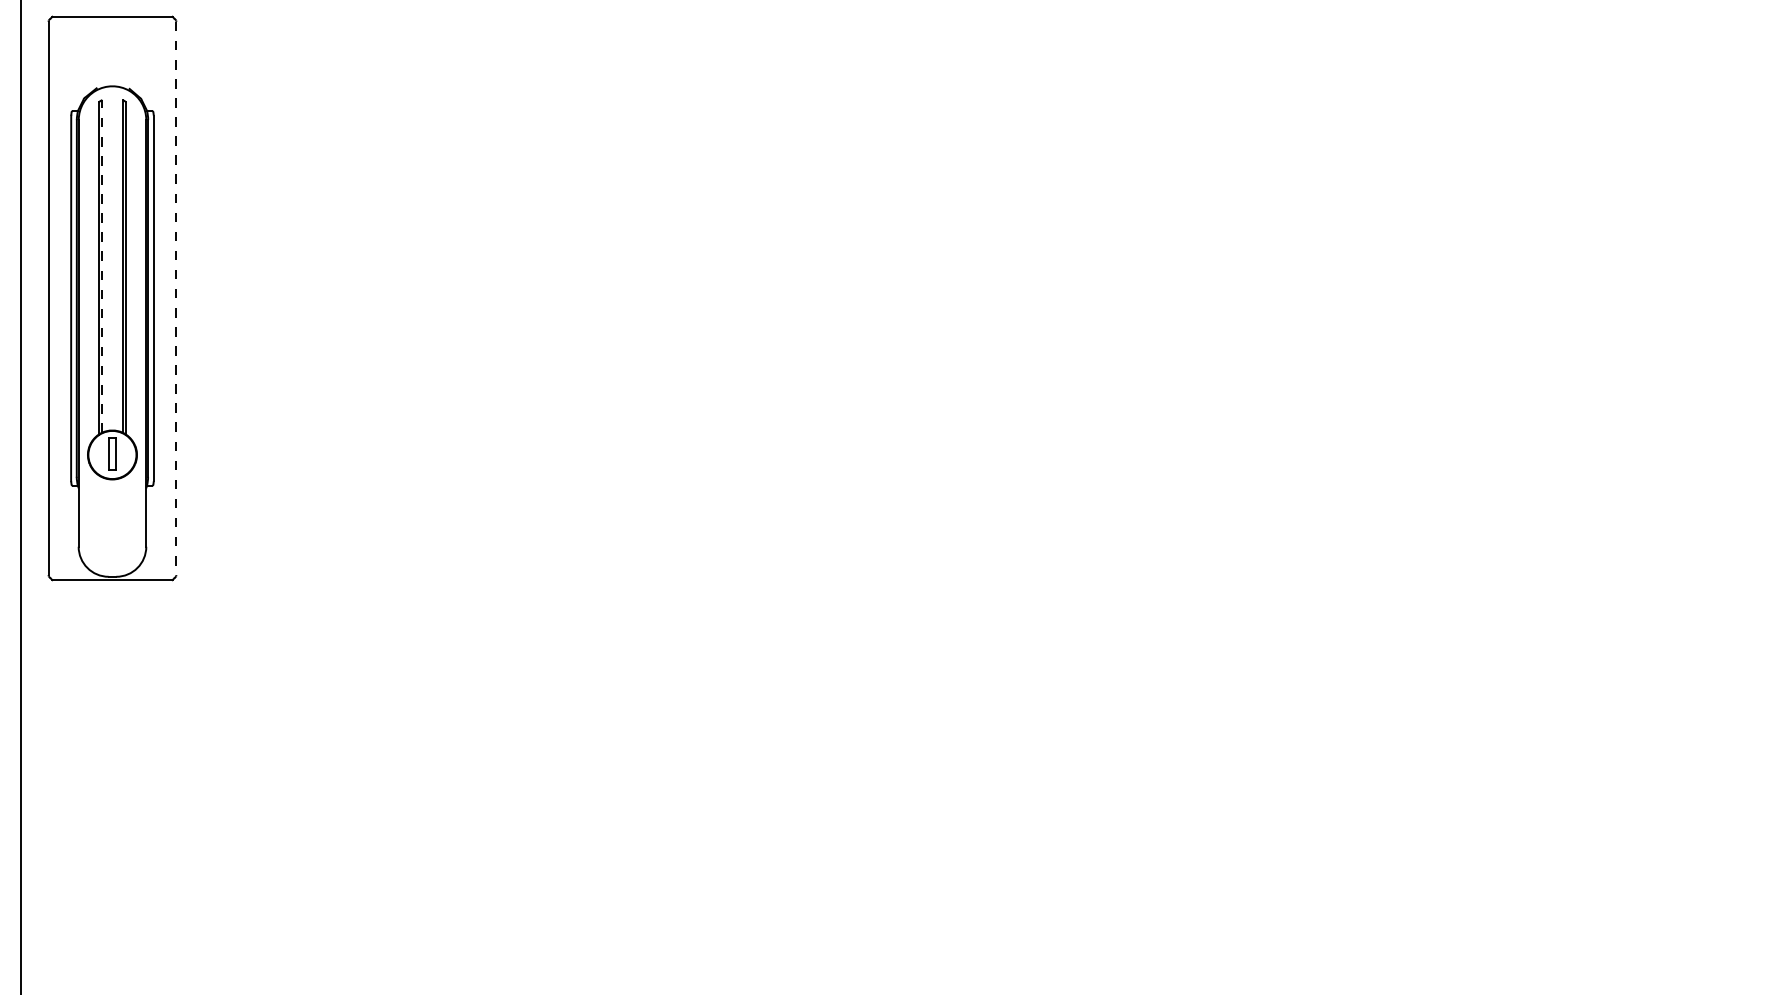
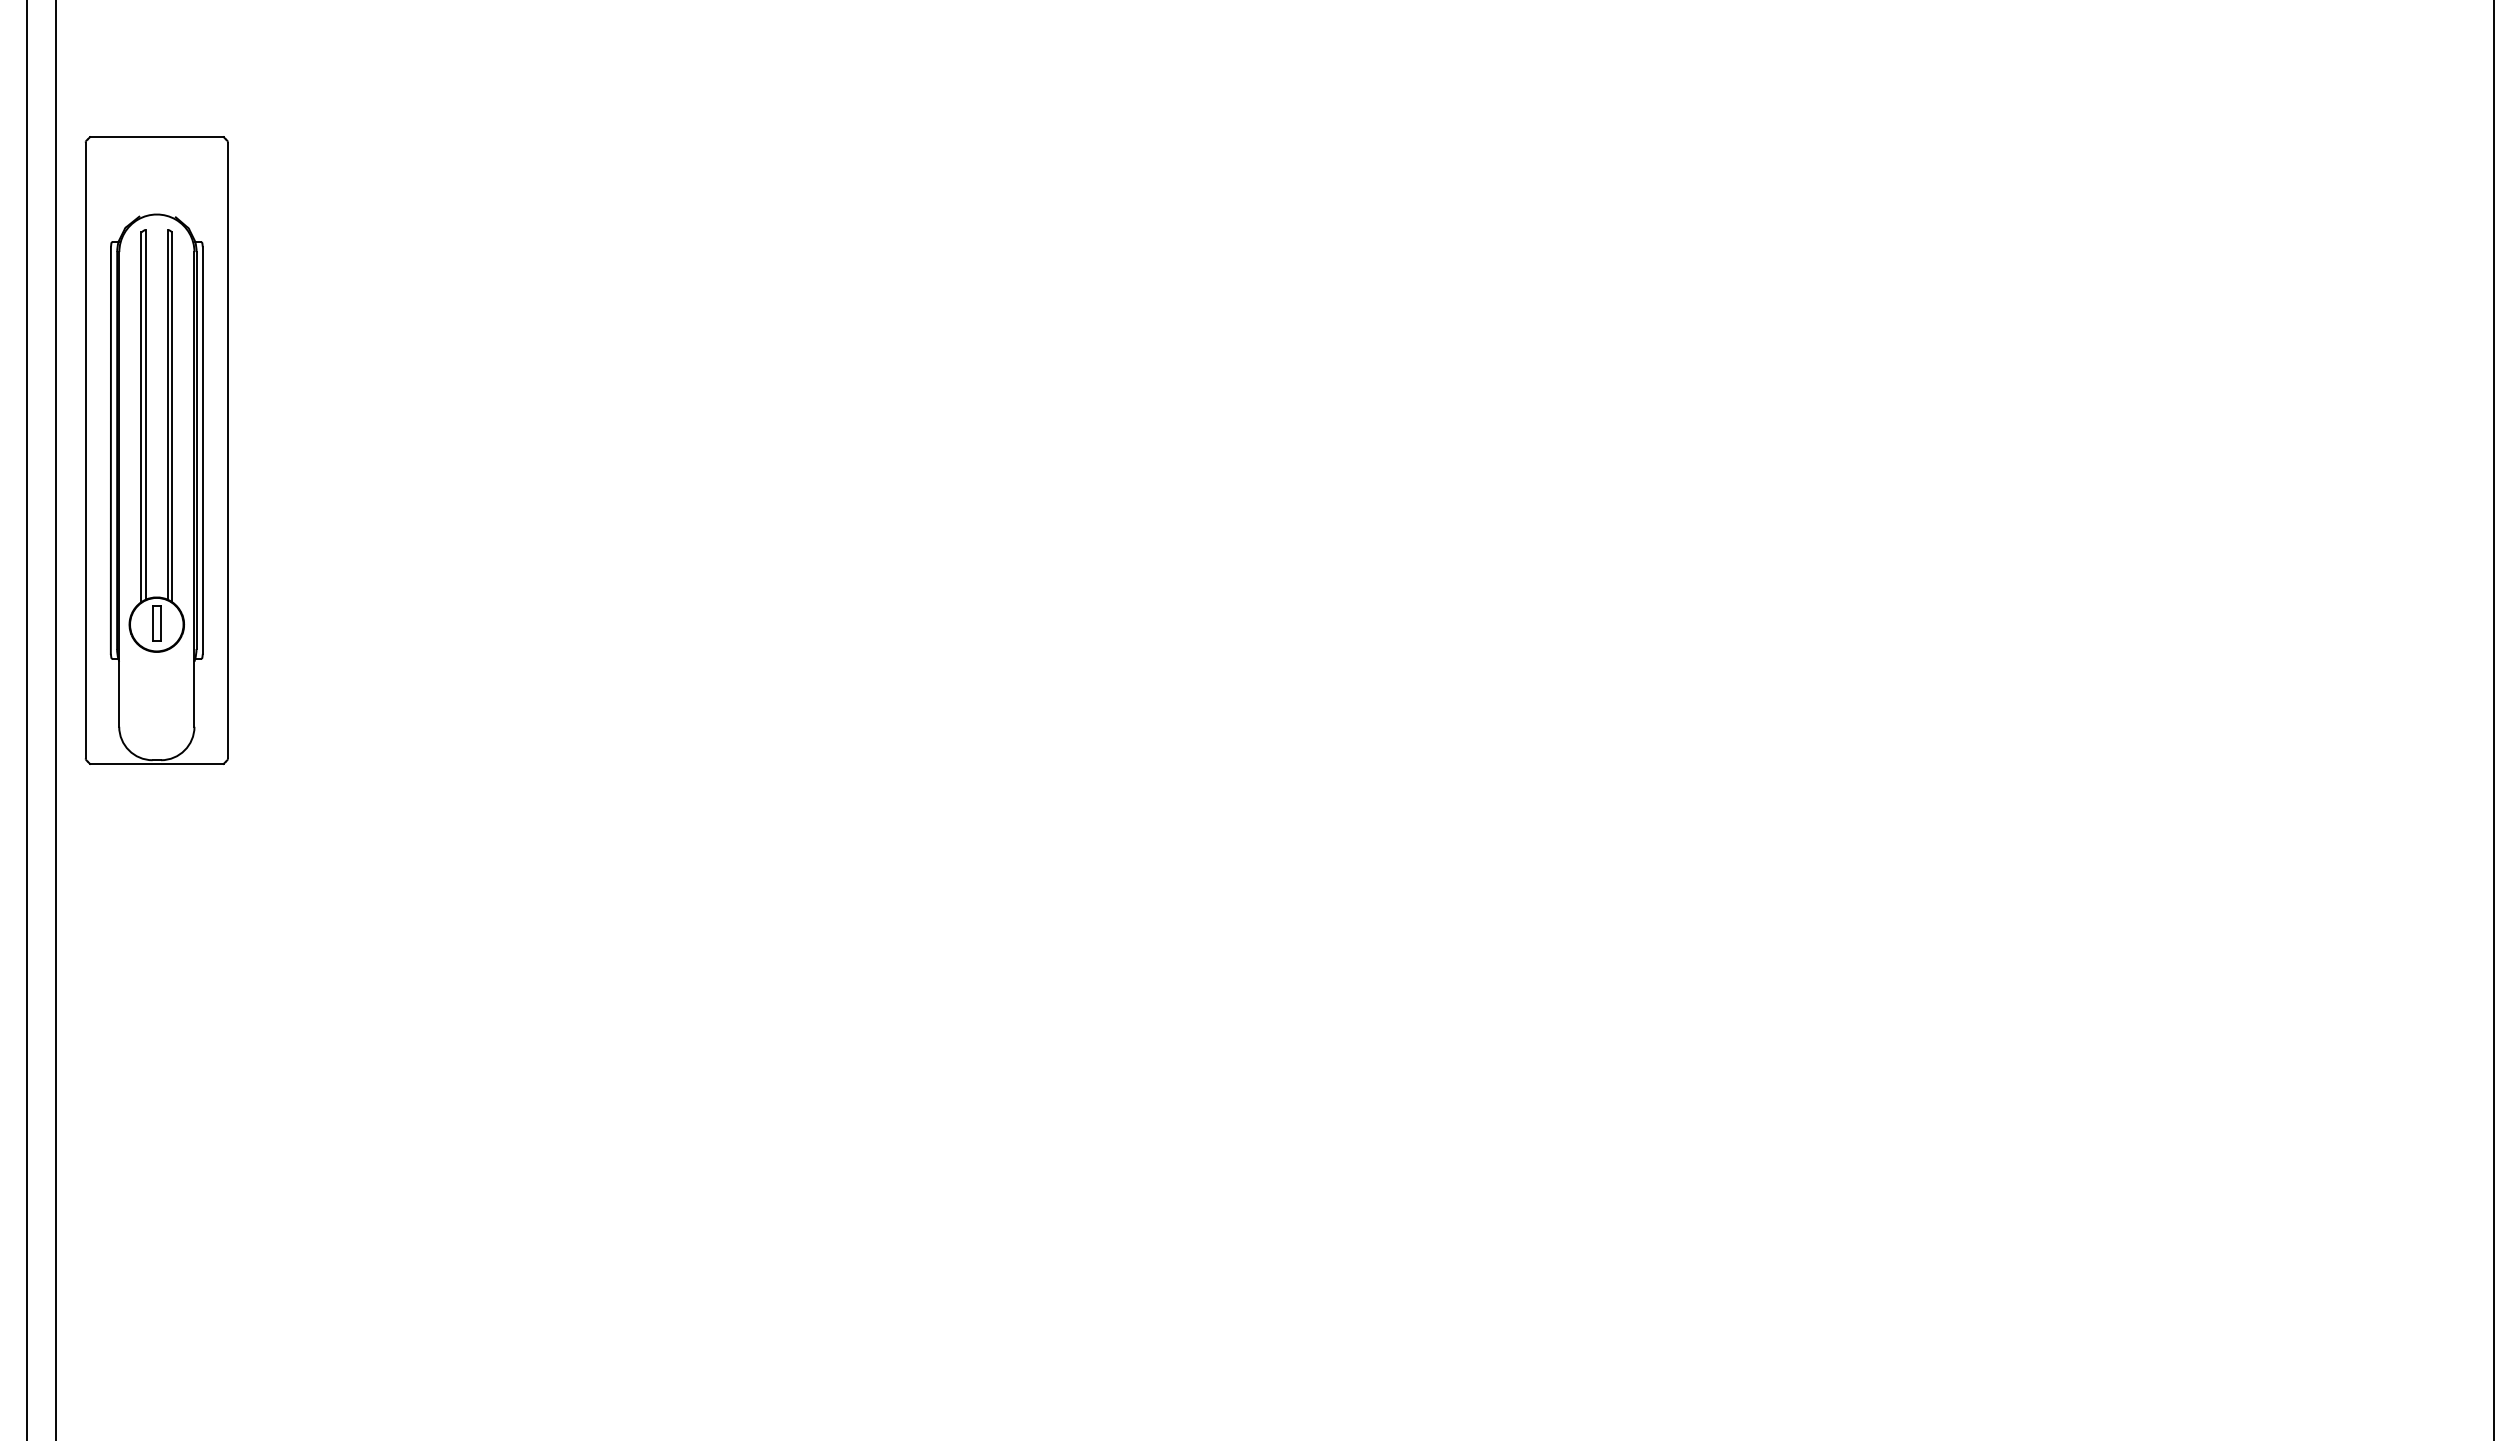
line: (102, 266) -> (145, 414), dashed -> solid
line: (175, 298) -> (227, 450), dashed -> solid

